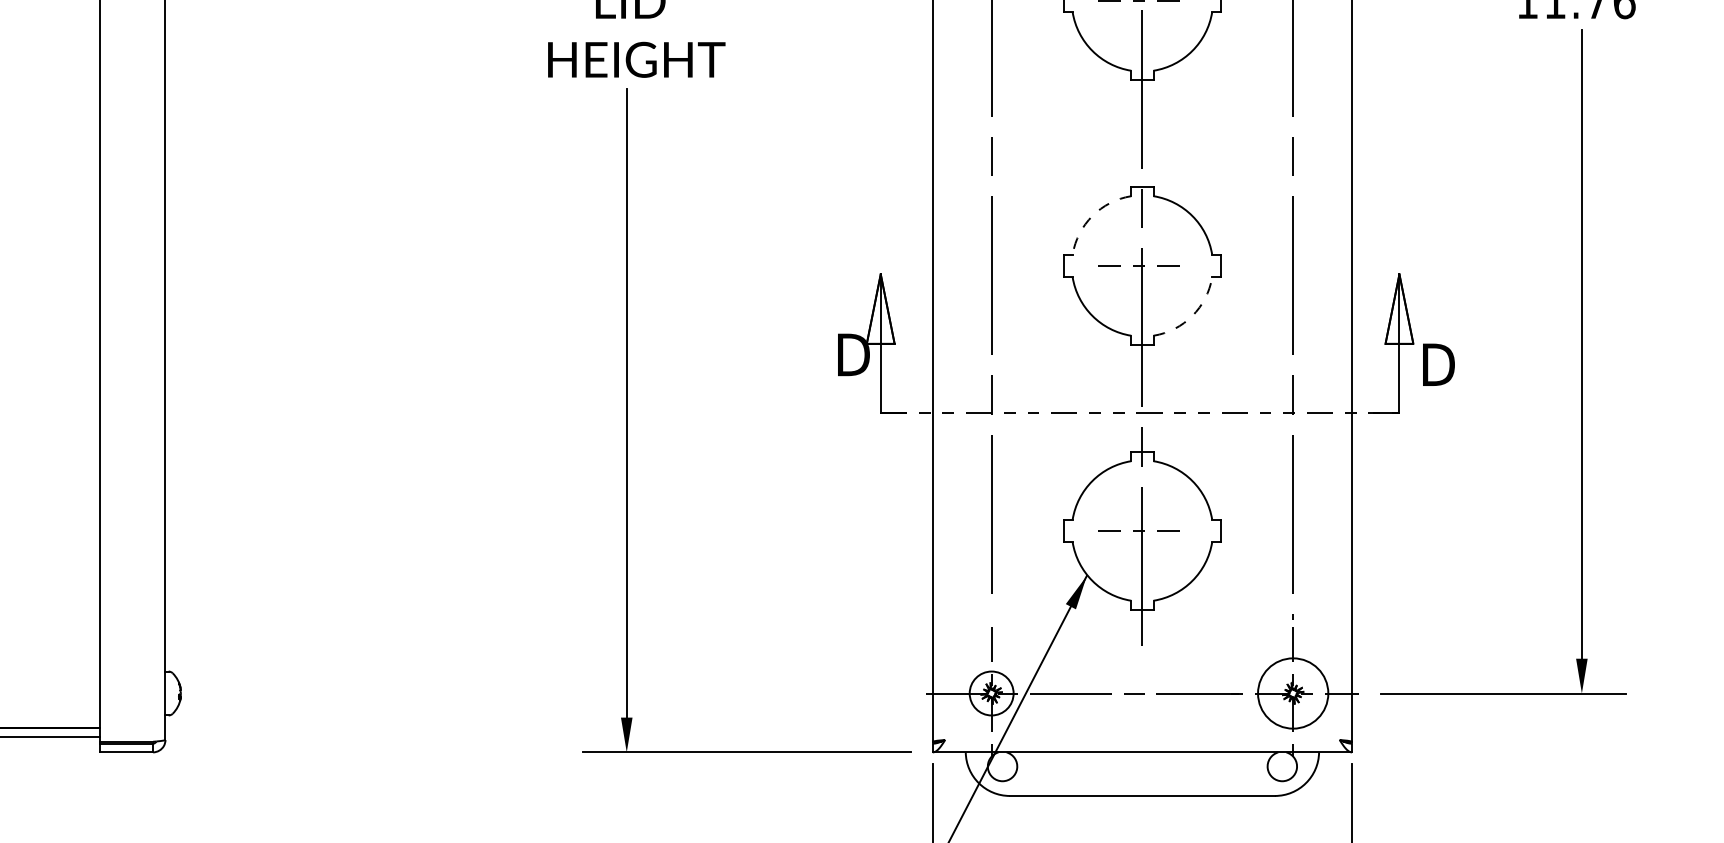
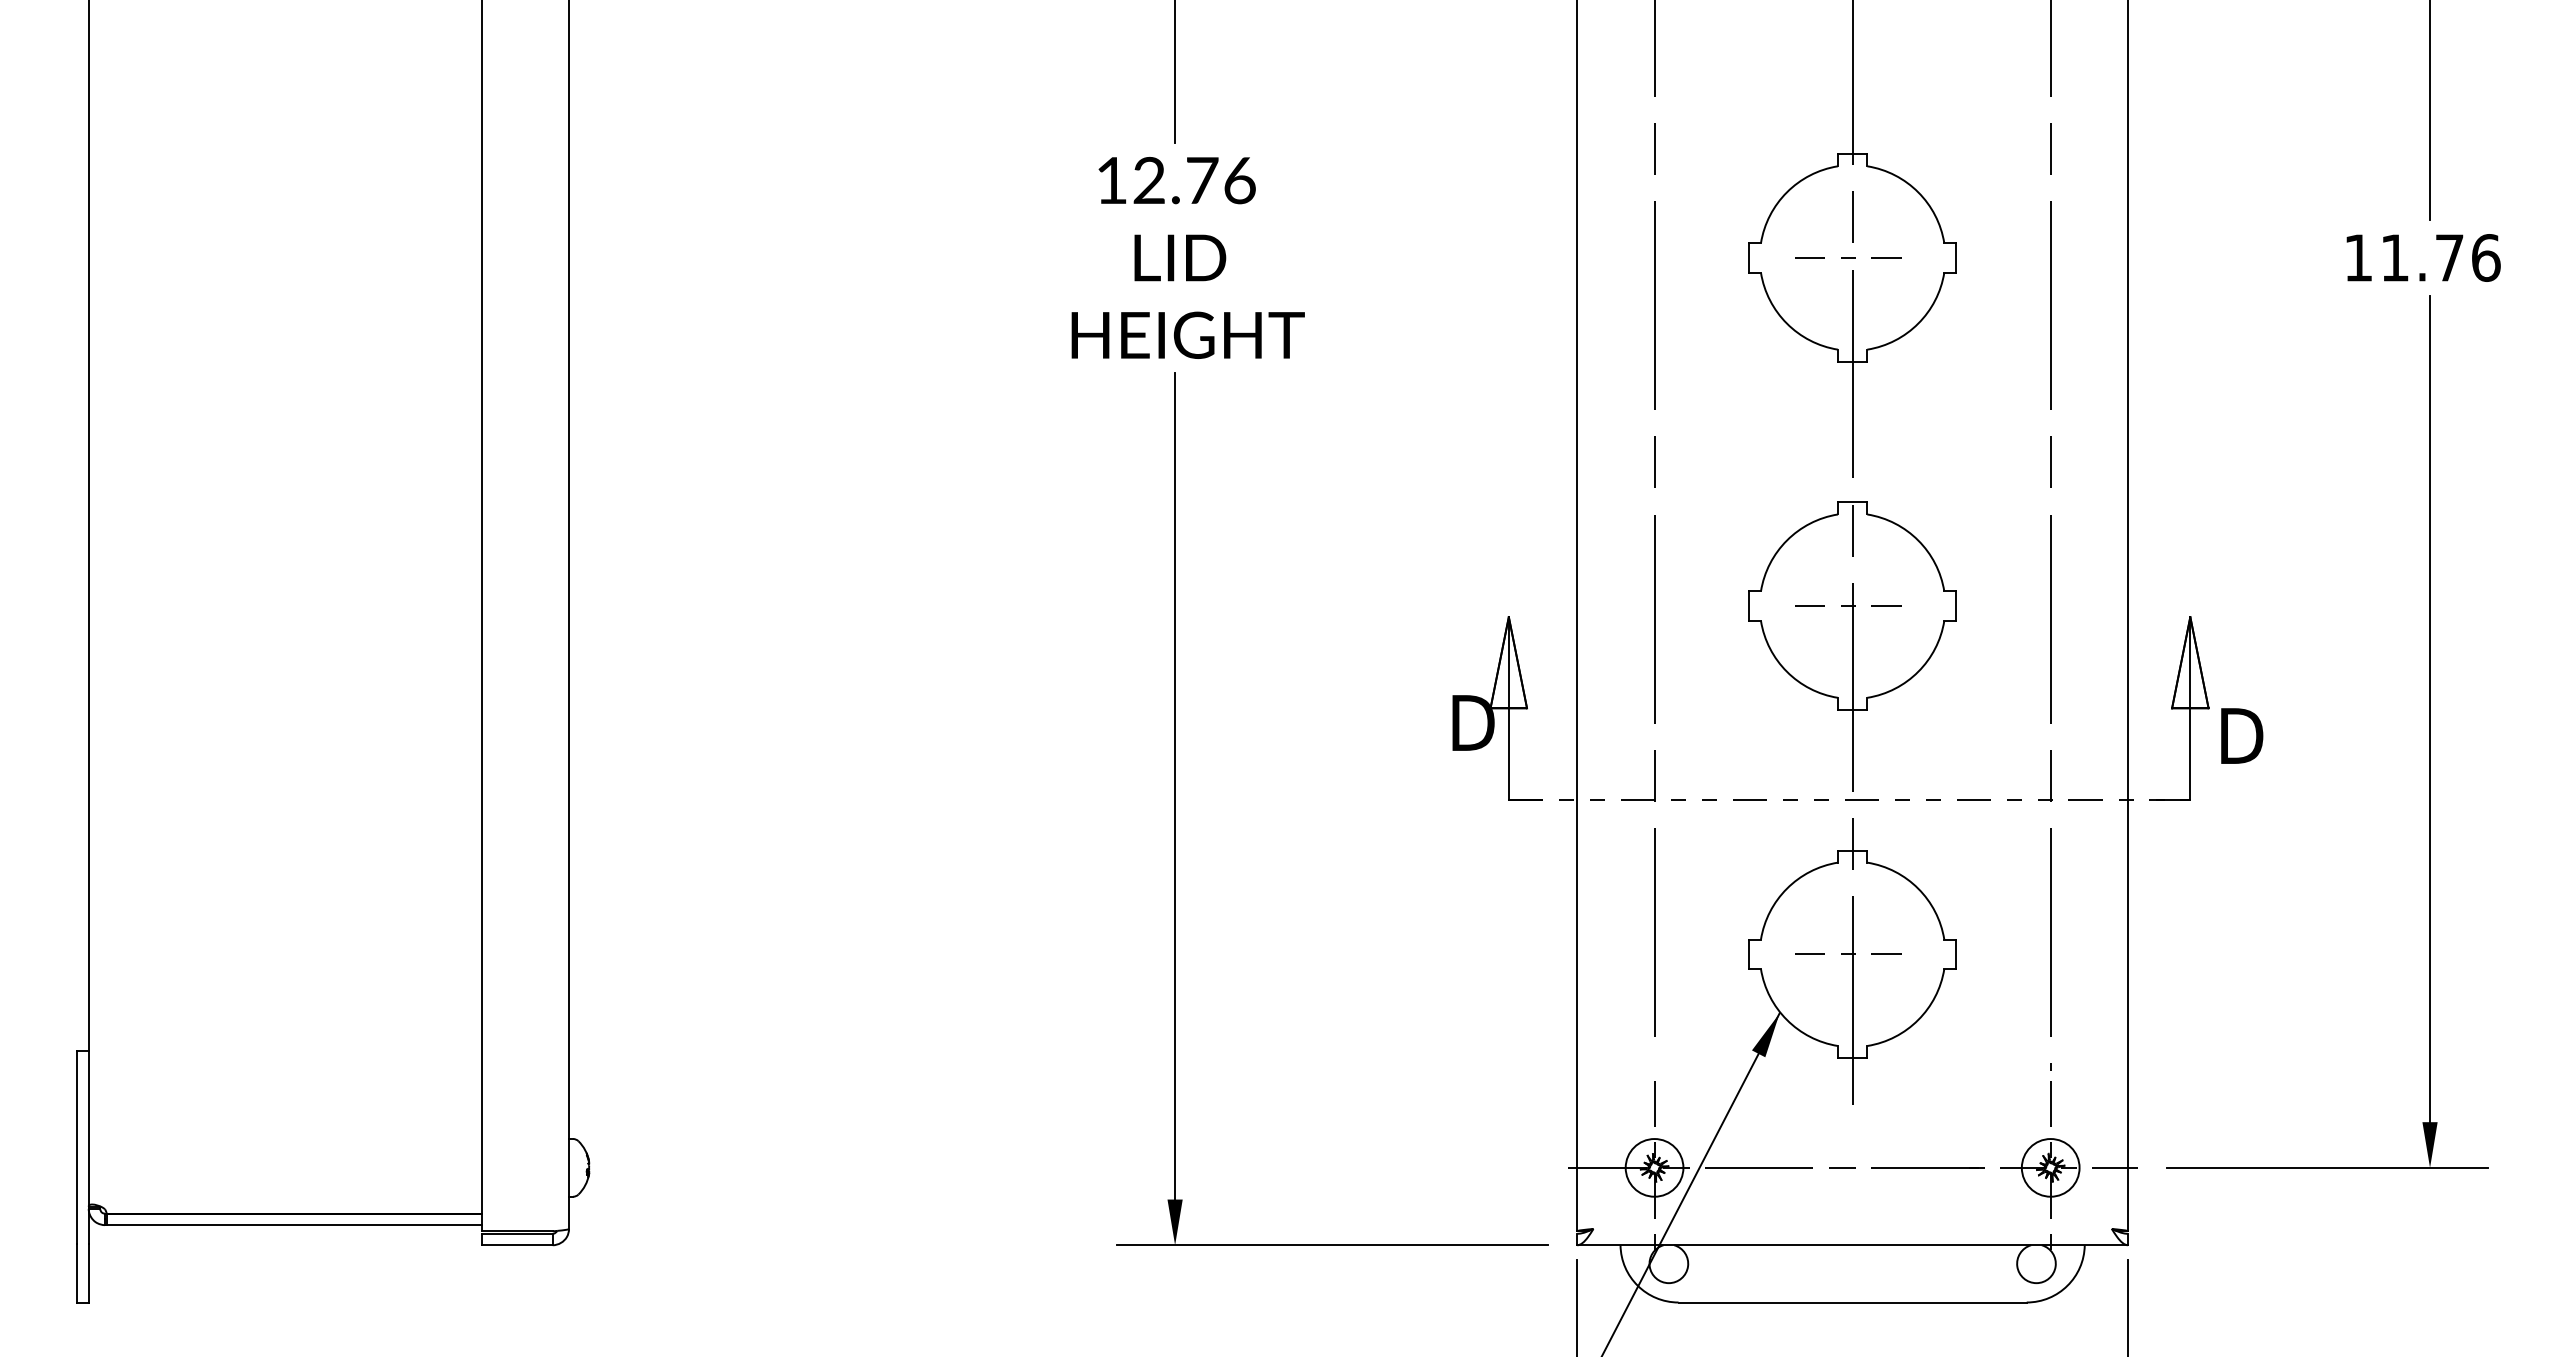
arc: (1092, 216) -> (1786, 540), dashed -> solid
arc: (1192, 315) -> (1918, 671), dashed -> solid
circle: (1293, 693) -> (2050, 1167), size x0.62

